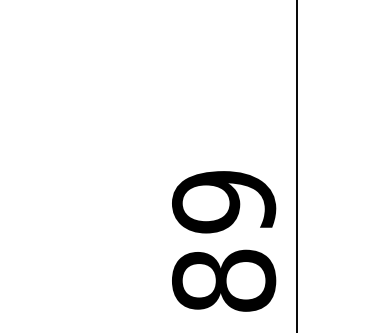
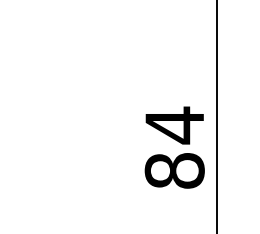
text: (223, 202) -> (174, 125), 89 -> 84

